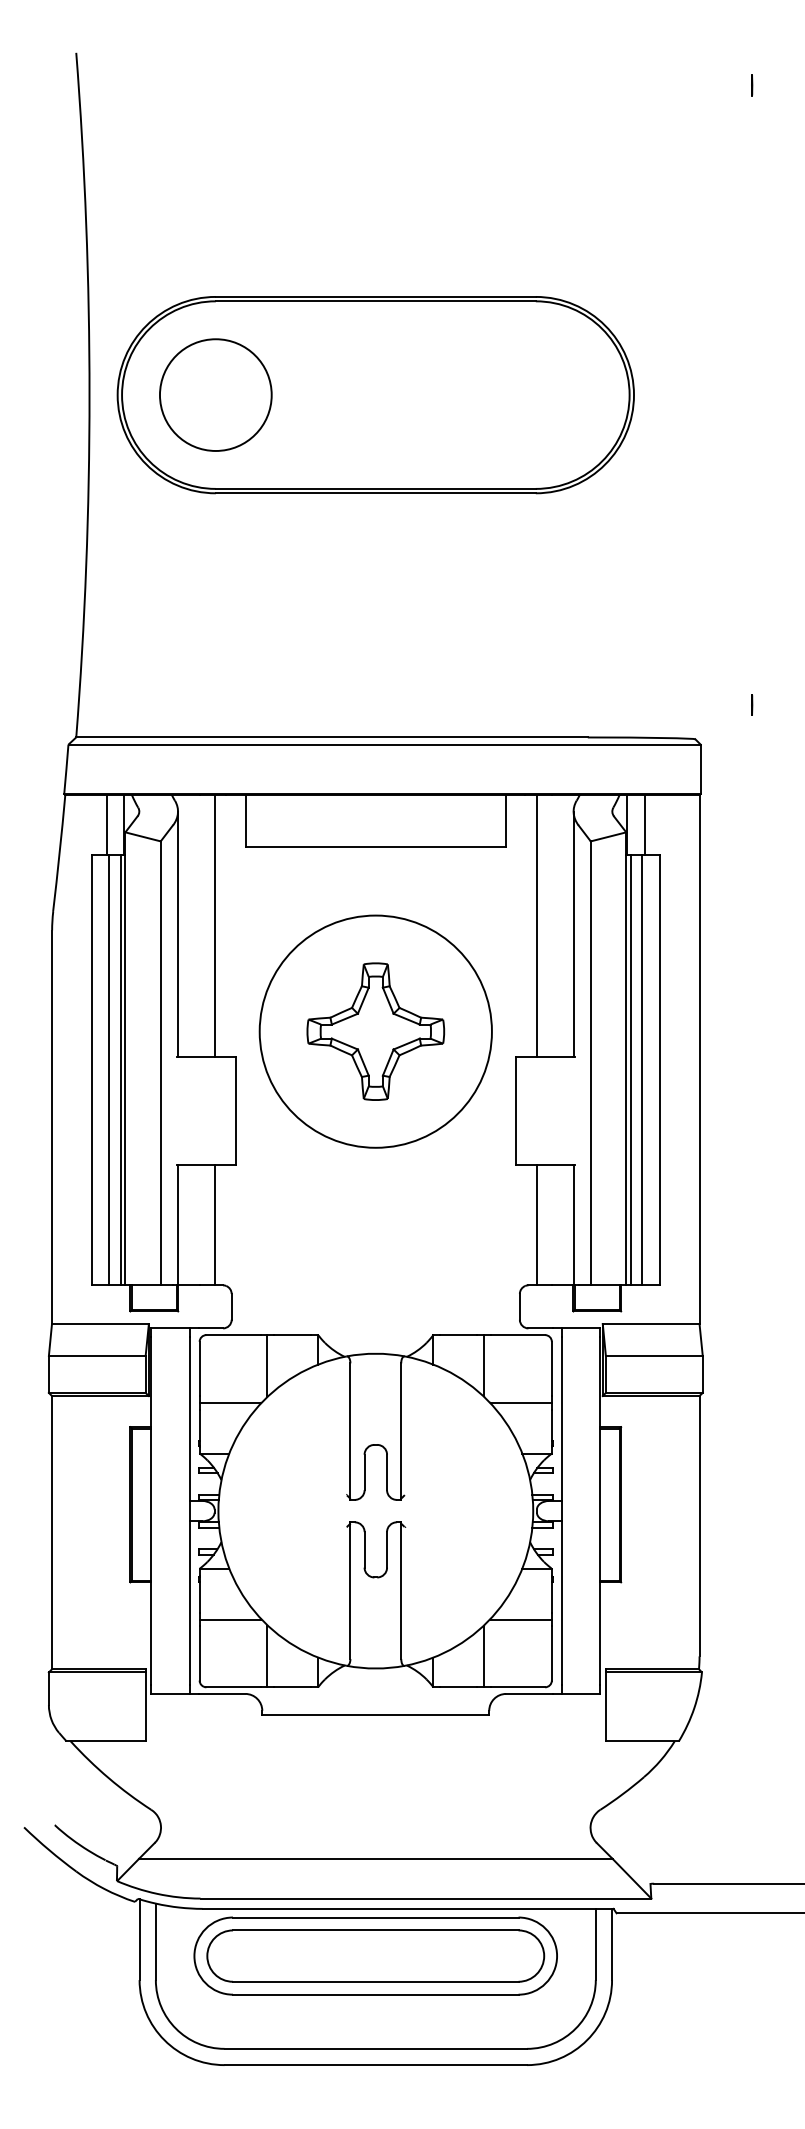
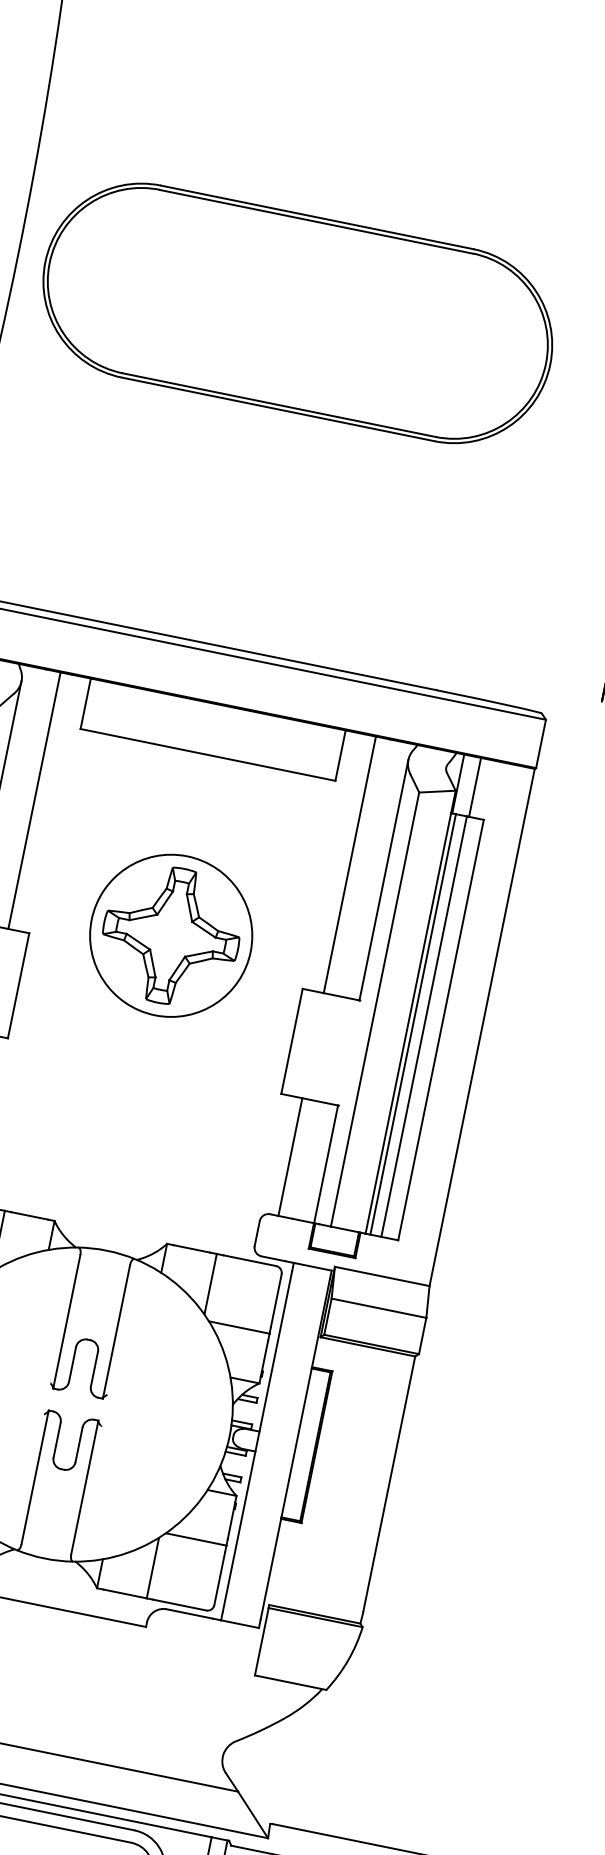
circle: (215, 394) -> (141, 280), removed
circle: (375, 1031) -> (170, 935), size x0.7

